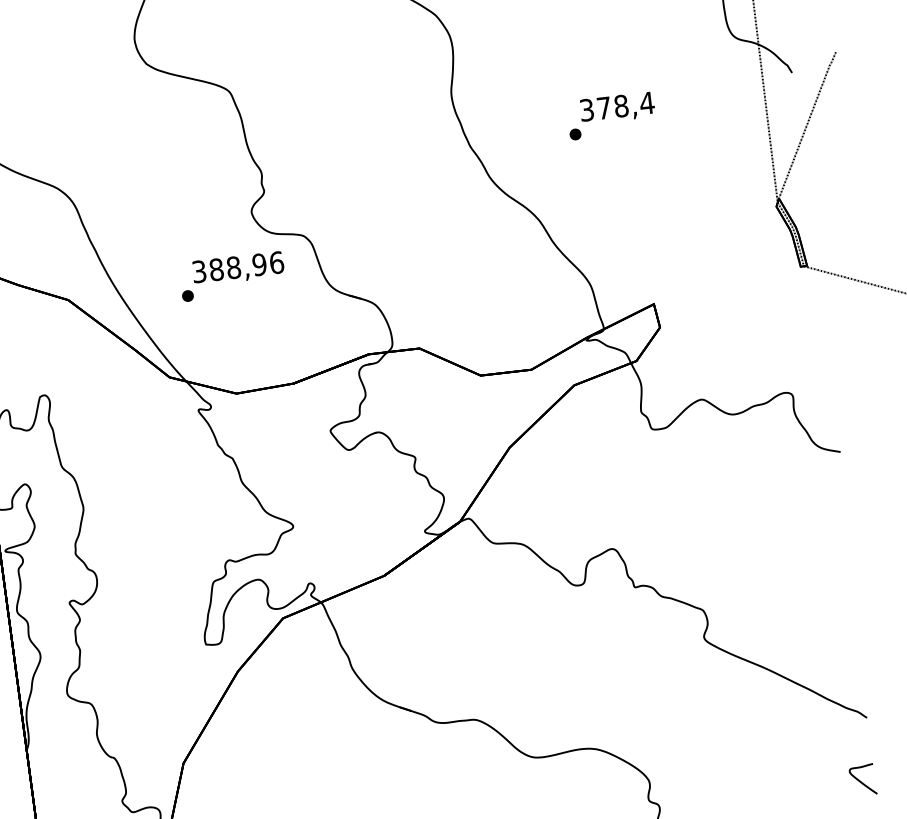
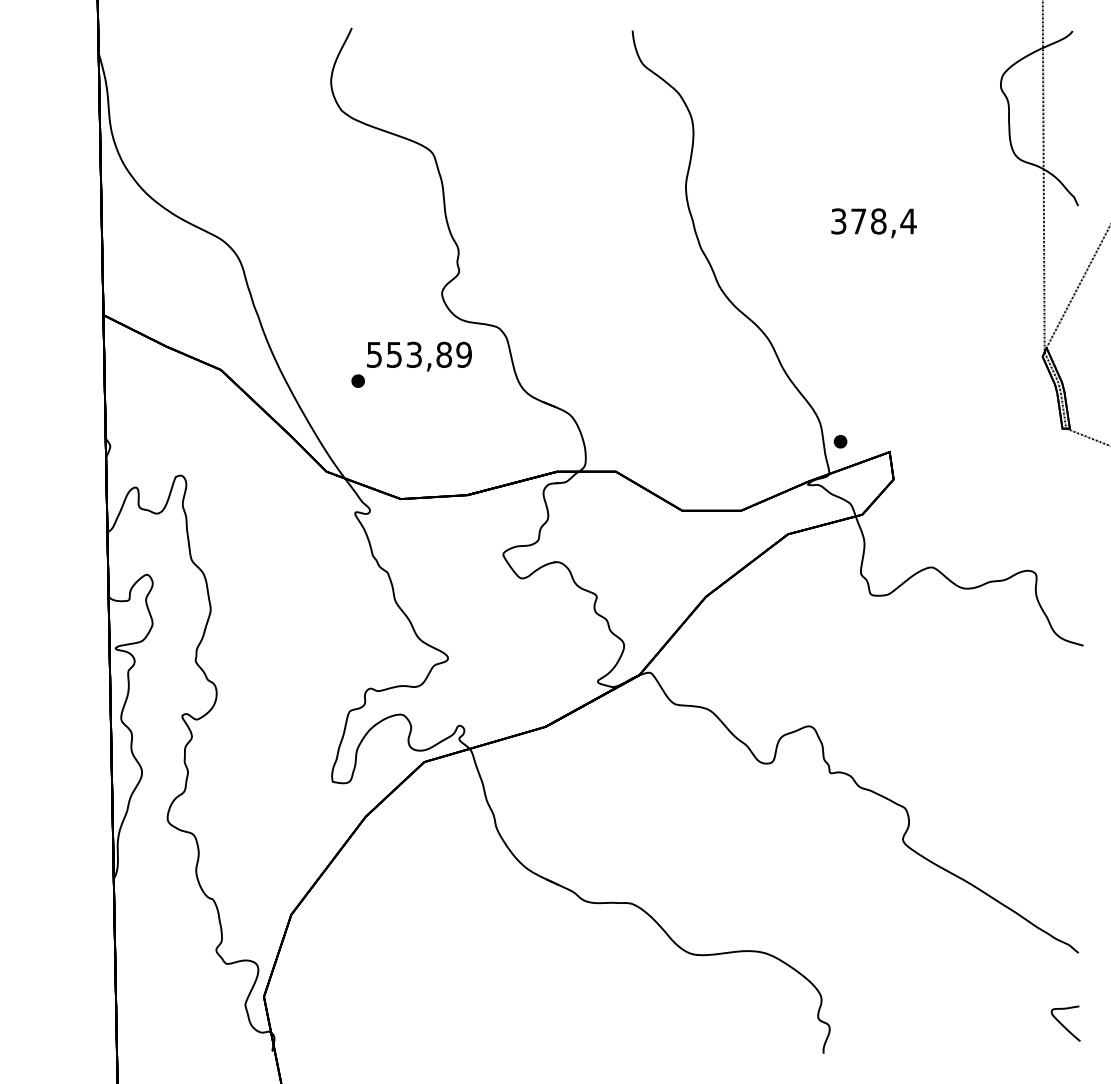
part: (575, 134) -> (840, 441), moved
text: (238, 266) -> (419, 354), 388,96 -> 553,89

